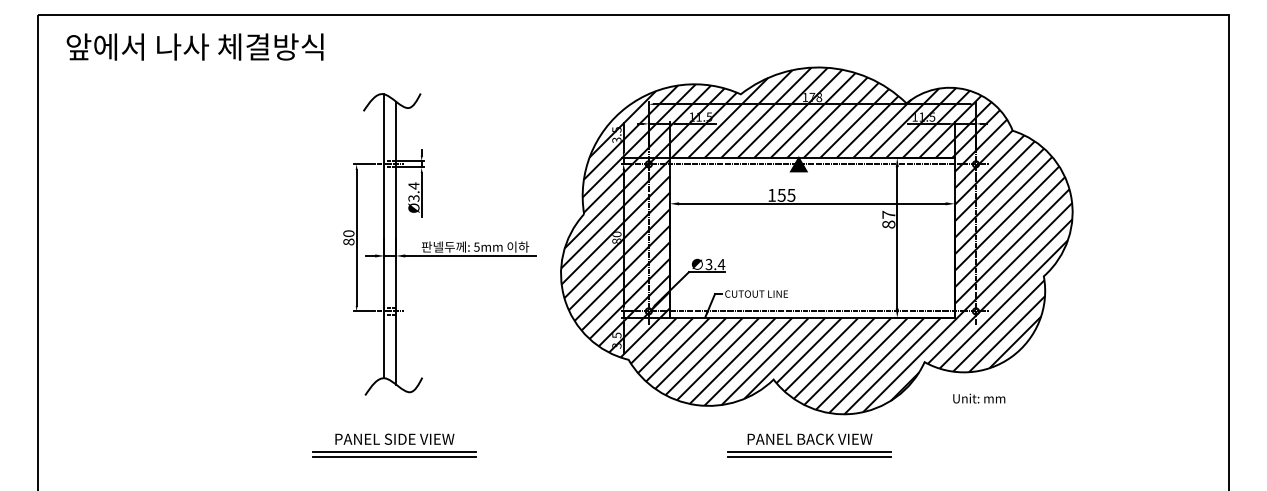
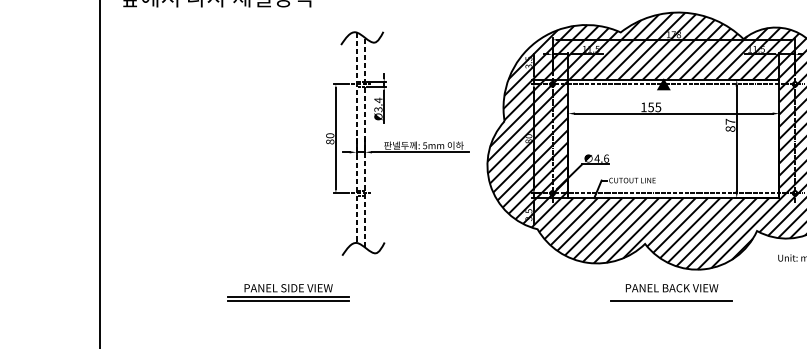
line: (384, 236) -> (356, 137), solid -> dashed
line: (396, 242) -> (365, 142), solid -> dashed
text: (715, 264) -> (601, 158), 3.4 -> 4.6
part: (394, 445) -> (288, 292), moved
line: (809, 451) -> (671, 297), removed

